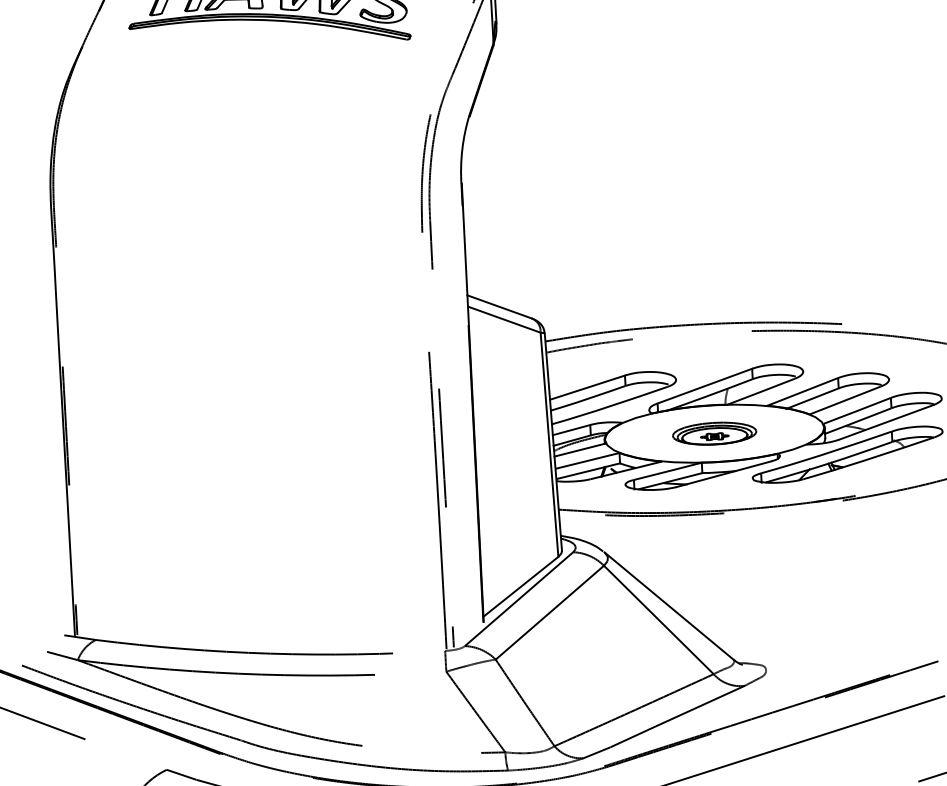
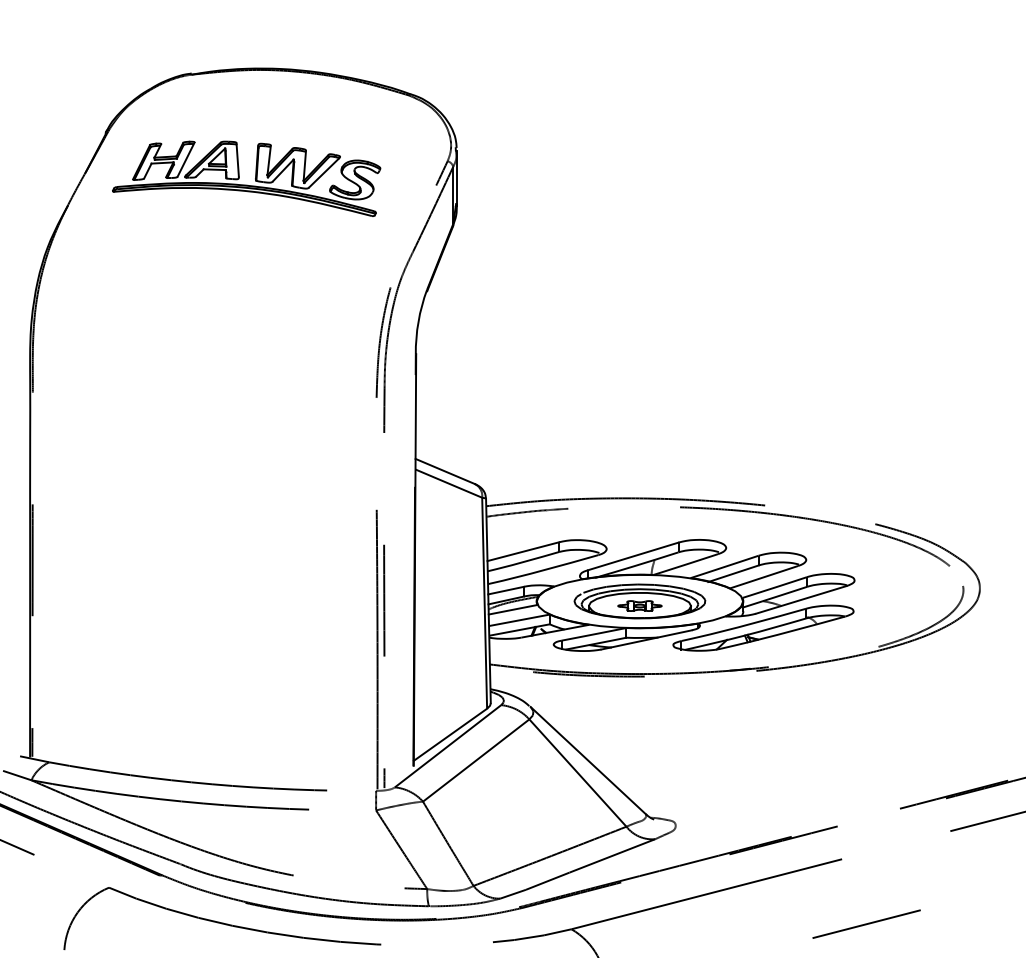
part: (714, 433) -> (639, 601), size x1.67

